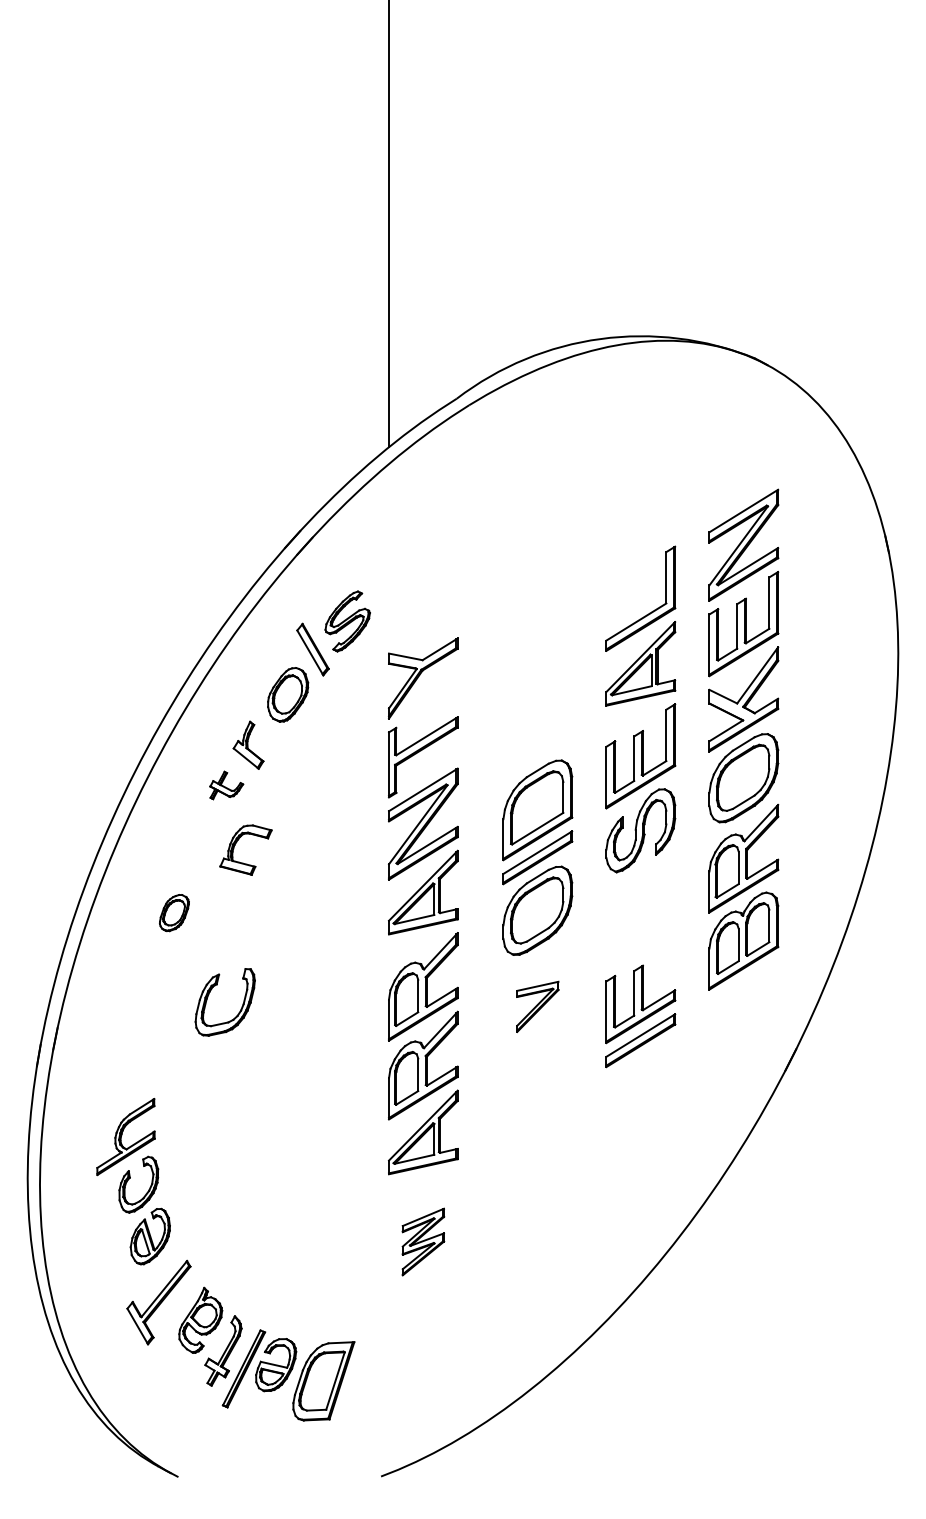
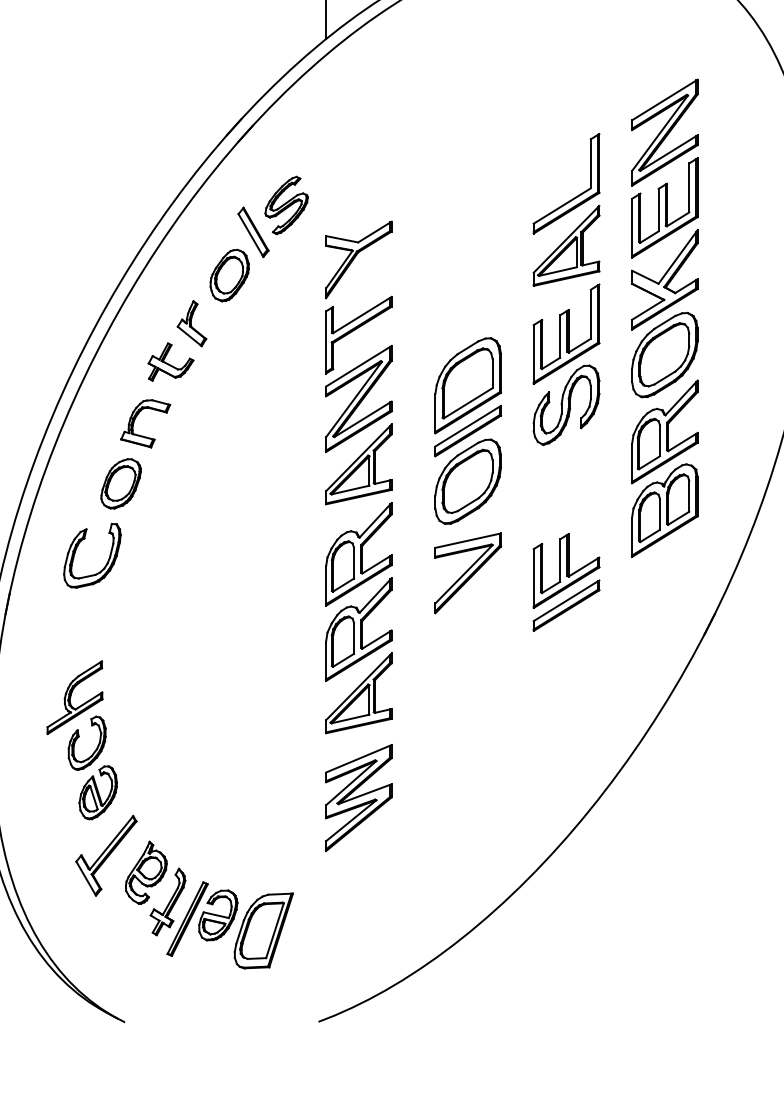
part: (226, 785) -> (170, 362), size x1.43
part: (237, 842) -> (137, 416), moved
part: (174, 912) -> (121, 483), size x1.43
part: (208, 997) -> (76, 551), moved
part: (537, 1006) -> (467, 573), size x1.67
part: (423, 1241) -> (359, 797), size x1.67

